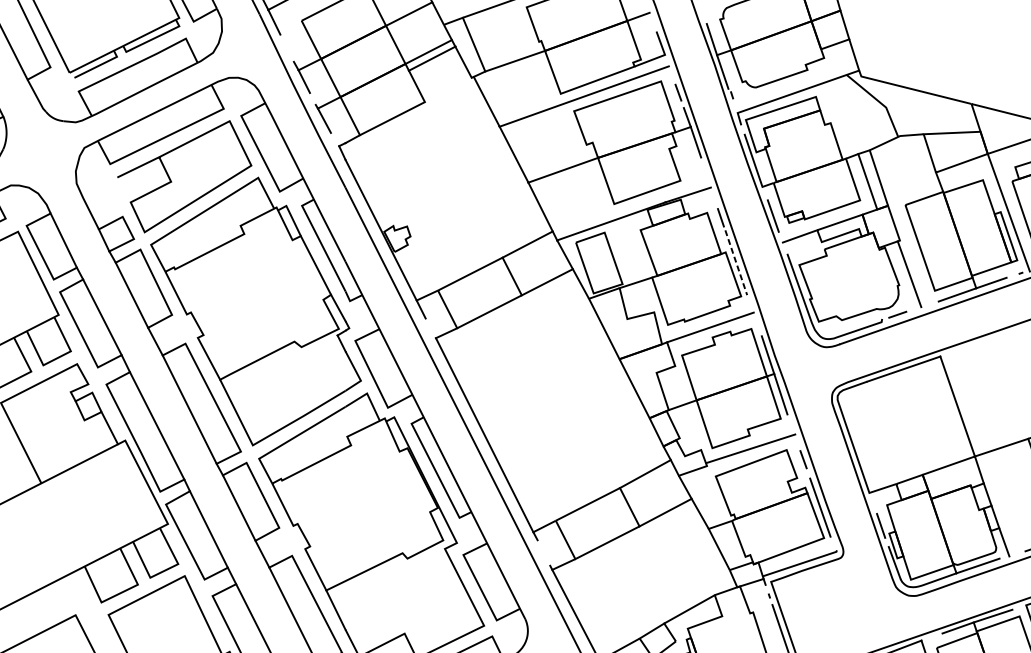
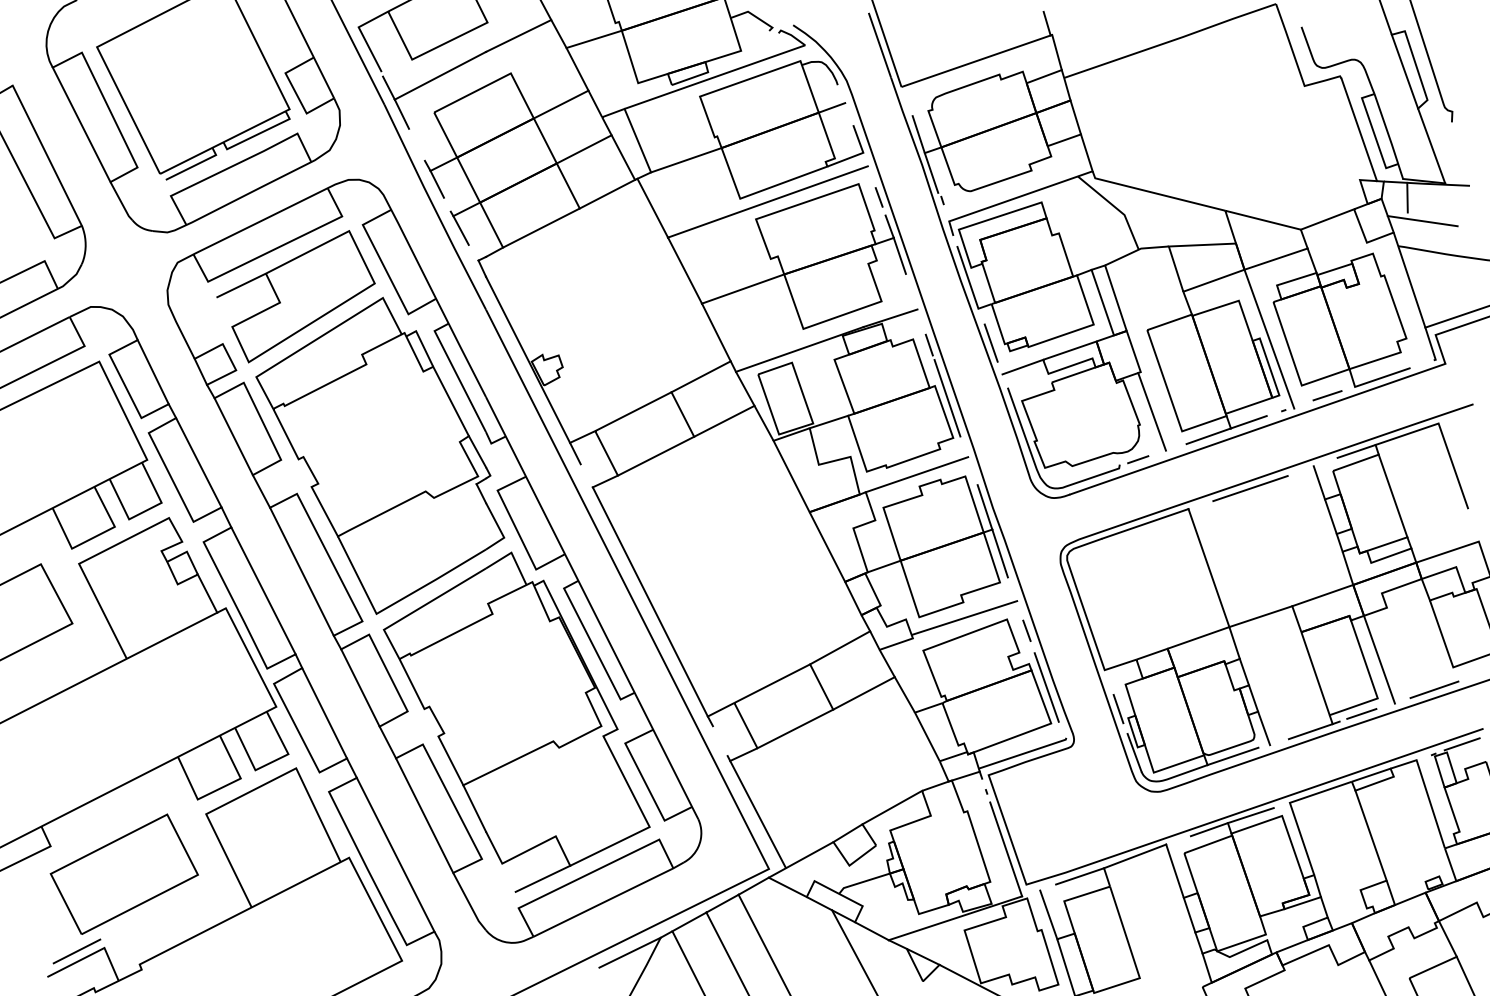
line: (432, 58) -> (607, 193), moved
line: (736, 262) -> (947, 398), dashed -> solid
line: (992, 339) -> (1250, 488), added

